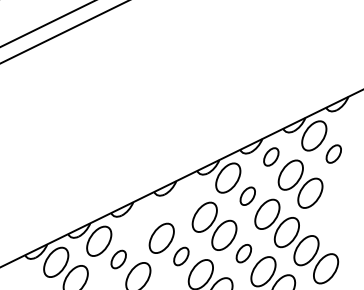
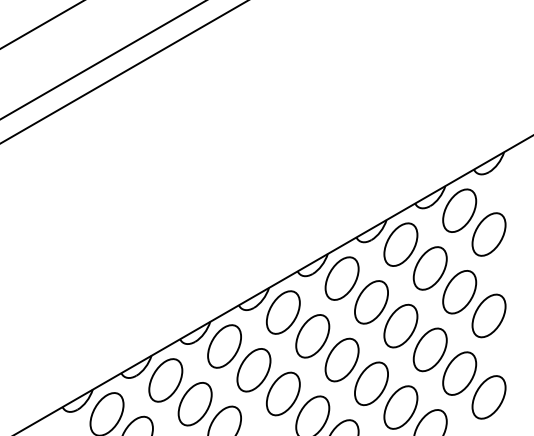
part: (333, 154) -> (488, 234), size x1.67
part: (271, 156) -> (400, 244), size x1.67
part: (247, 196) -> (371, 302), size x1.67
part: (185, 199) -> (283, 312), added
part: (329, 211) -> (488, 315), added
part: (142, 220) -> (224, 346), added
part: (243, 253) -> (371, 383), size x1.67
part: (181, 256) -> (283, 393), size x1.67
part: (118, 259) -> (194, 404), size x1.67

